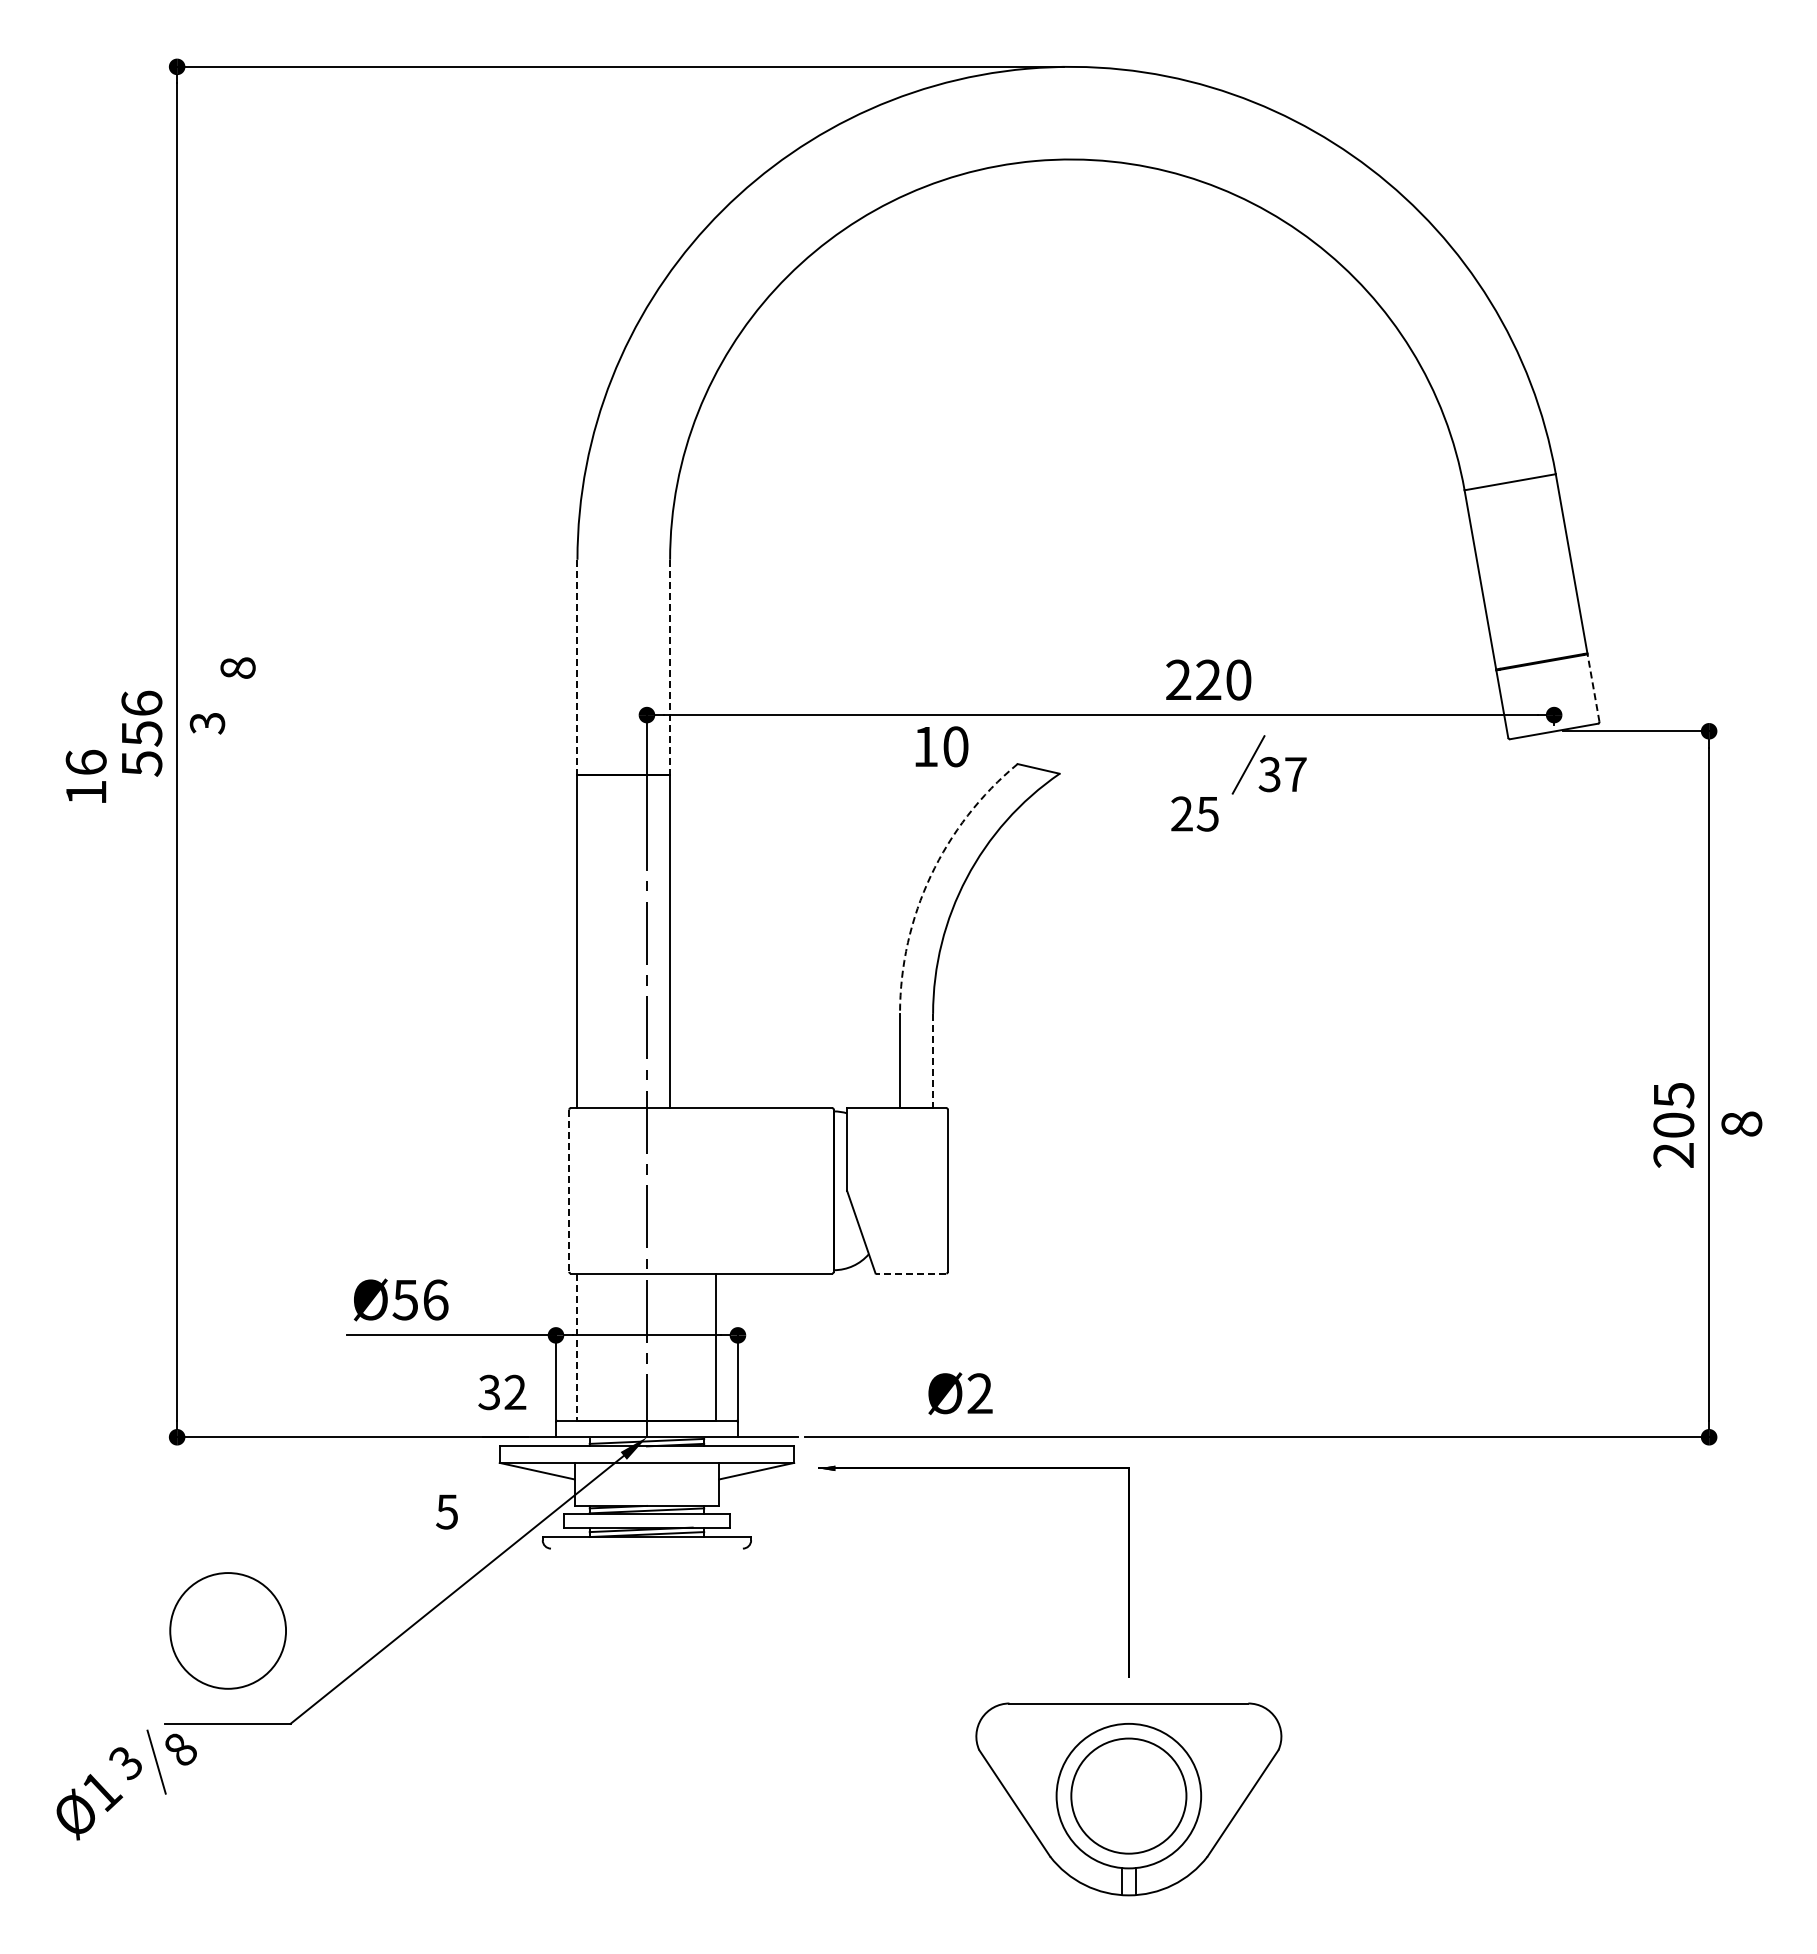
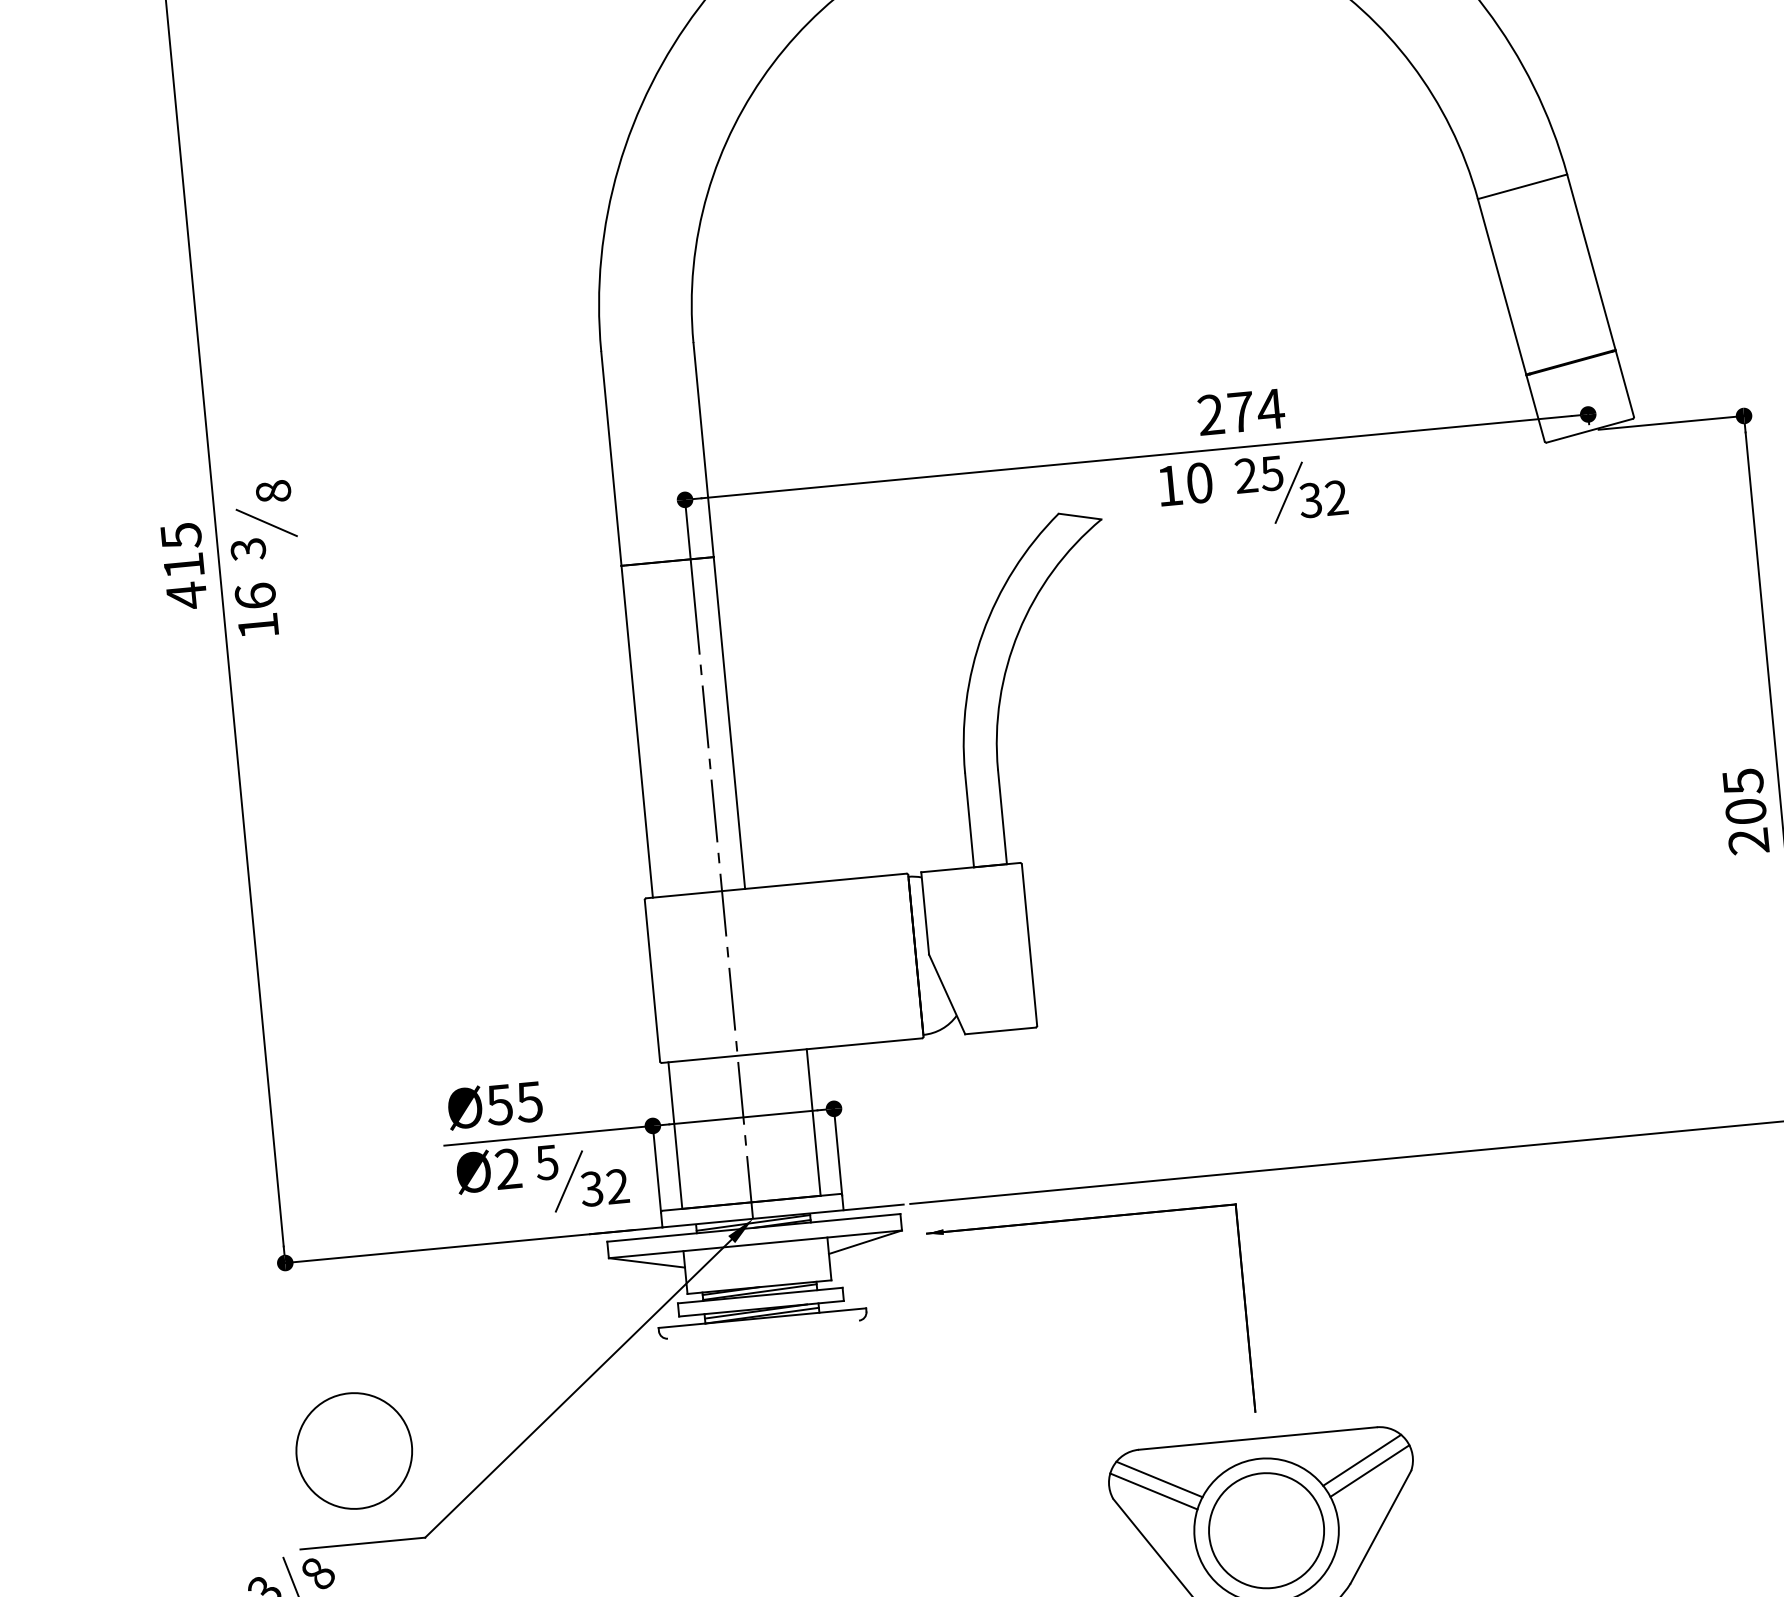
line: (577, 667) -> (611, 458), dashed -> solid
line: (670, 667) -> (704, 450), dashed -> solid
text: (1224, 679) -> (1256, 410), 220 -> 274
line: (1593, 687) -> (1624, 383), dashed -> solid
line: (228, 698) -> (266, 522), added
text: (141, 733) -> (183, 565), 556 -> 415
text: (941, 746) -> (1185, 484), moved
text: (1295, 774) -> (1336, 497), 37 -> 32
text: (85, 776) -> (256, 610), moved
text: (1194, 813) -> (1258, 474), moved
arc: (930, 875) -> (982, 632), dashed -> solid
line: (933, 1061) -> (1002, 817), dashed -> solid
line: (569, 1191) -> (652, 981), dashed -> solid
line: (910, 1273) -> (999, 1030), dashed -> solid
text: (435, 1299) -> (529, 1101), Ø56 -> Ø55
line: (577, 1347) -> (675, 1135), dashed -> solid
line: (467, 1382) -> (569, 1181), added
text: (960, 1393) -> (488, 1170), moved
text: (446, 1511) -> (546, 1162), moved
line: (1026, 1734) -> (1158, 1479), added
line: (1230, 1734) -> (1361, 1459), added
line: (1020, 1746) -> (1154, 1491), added
line: (1237, 1746) -> (1370, 1471), added

